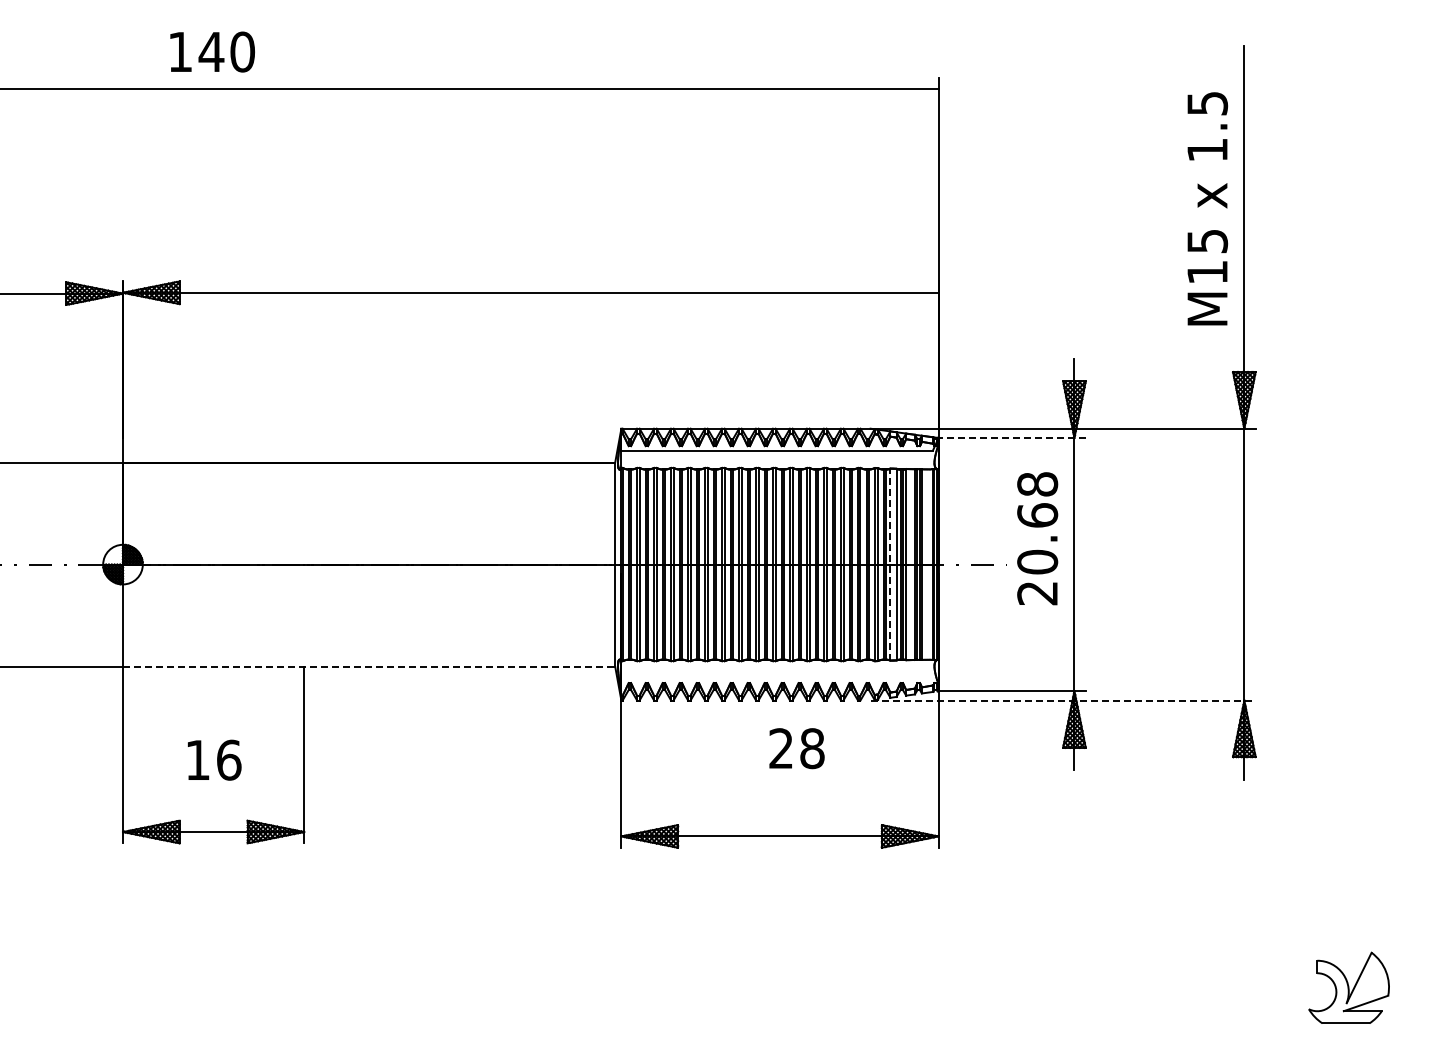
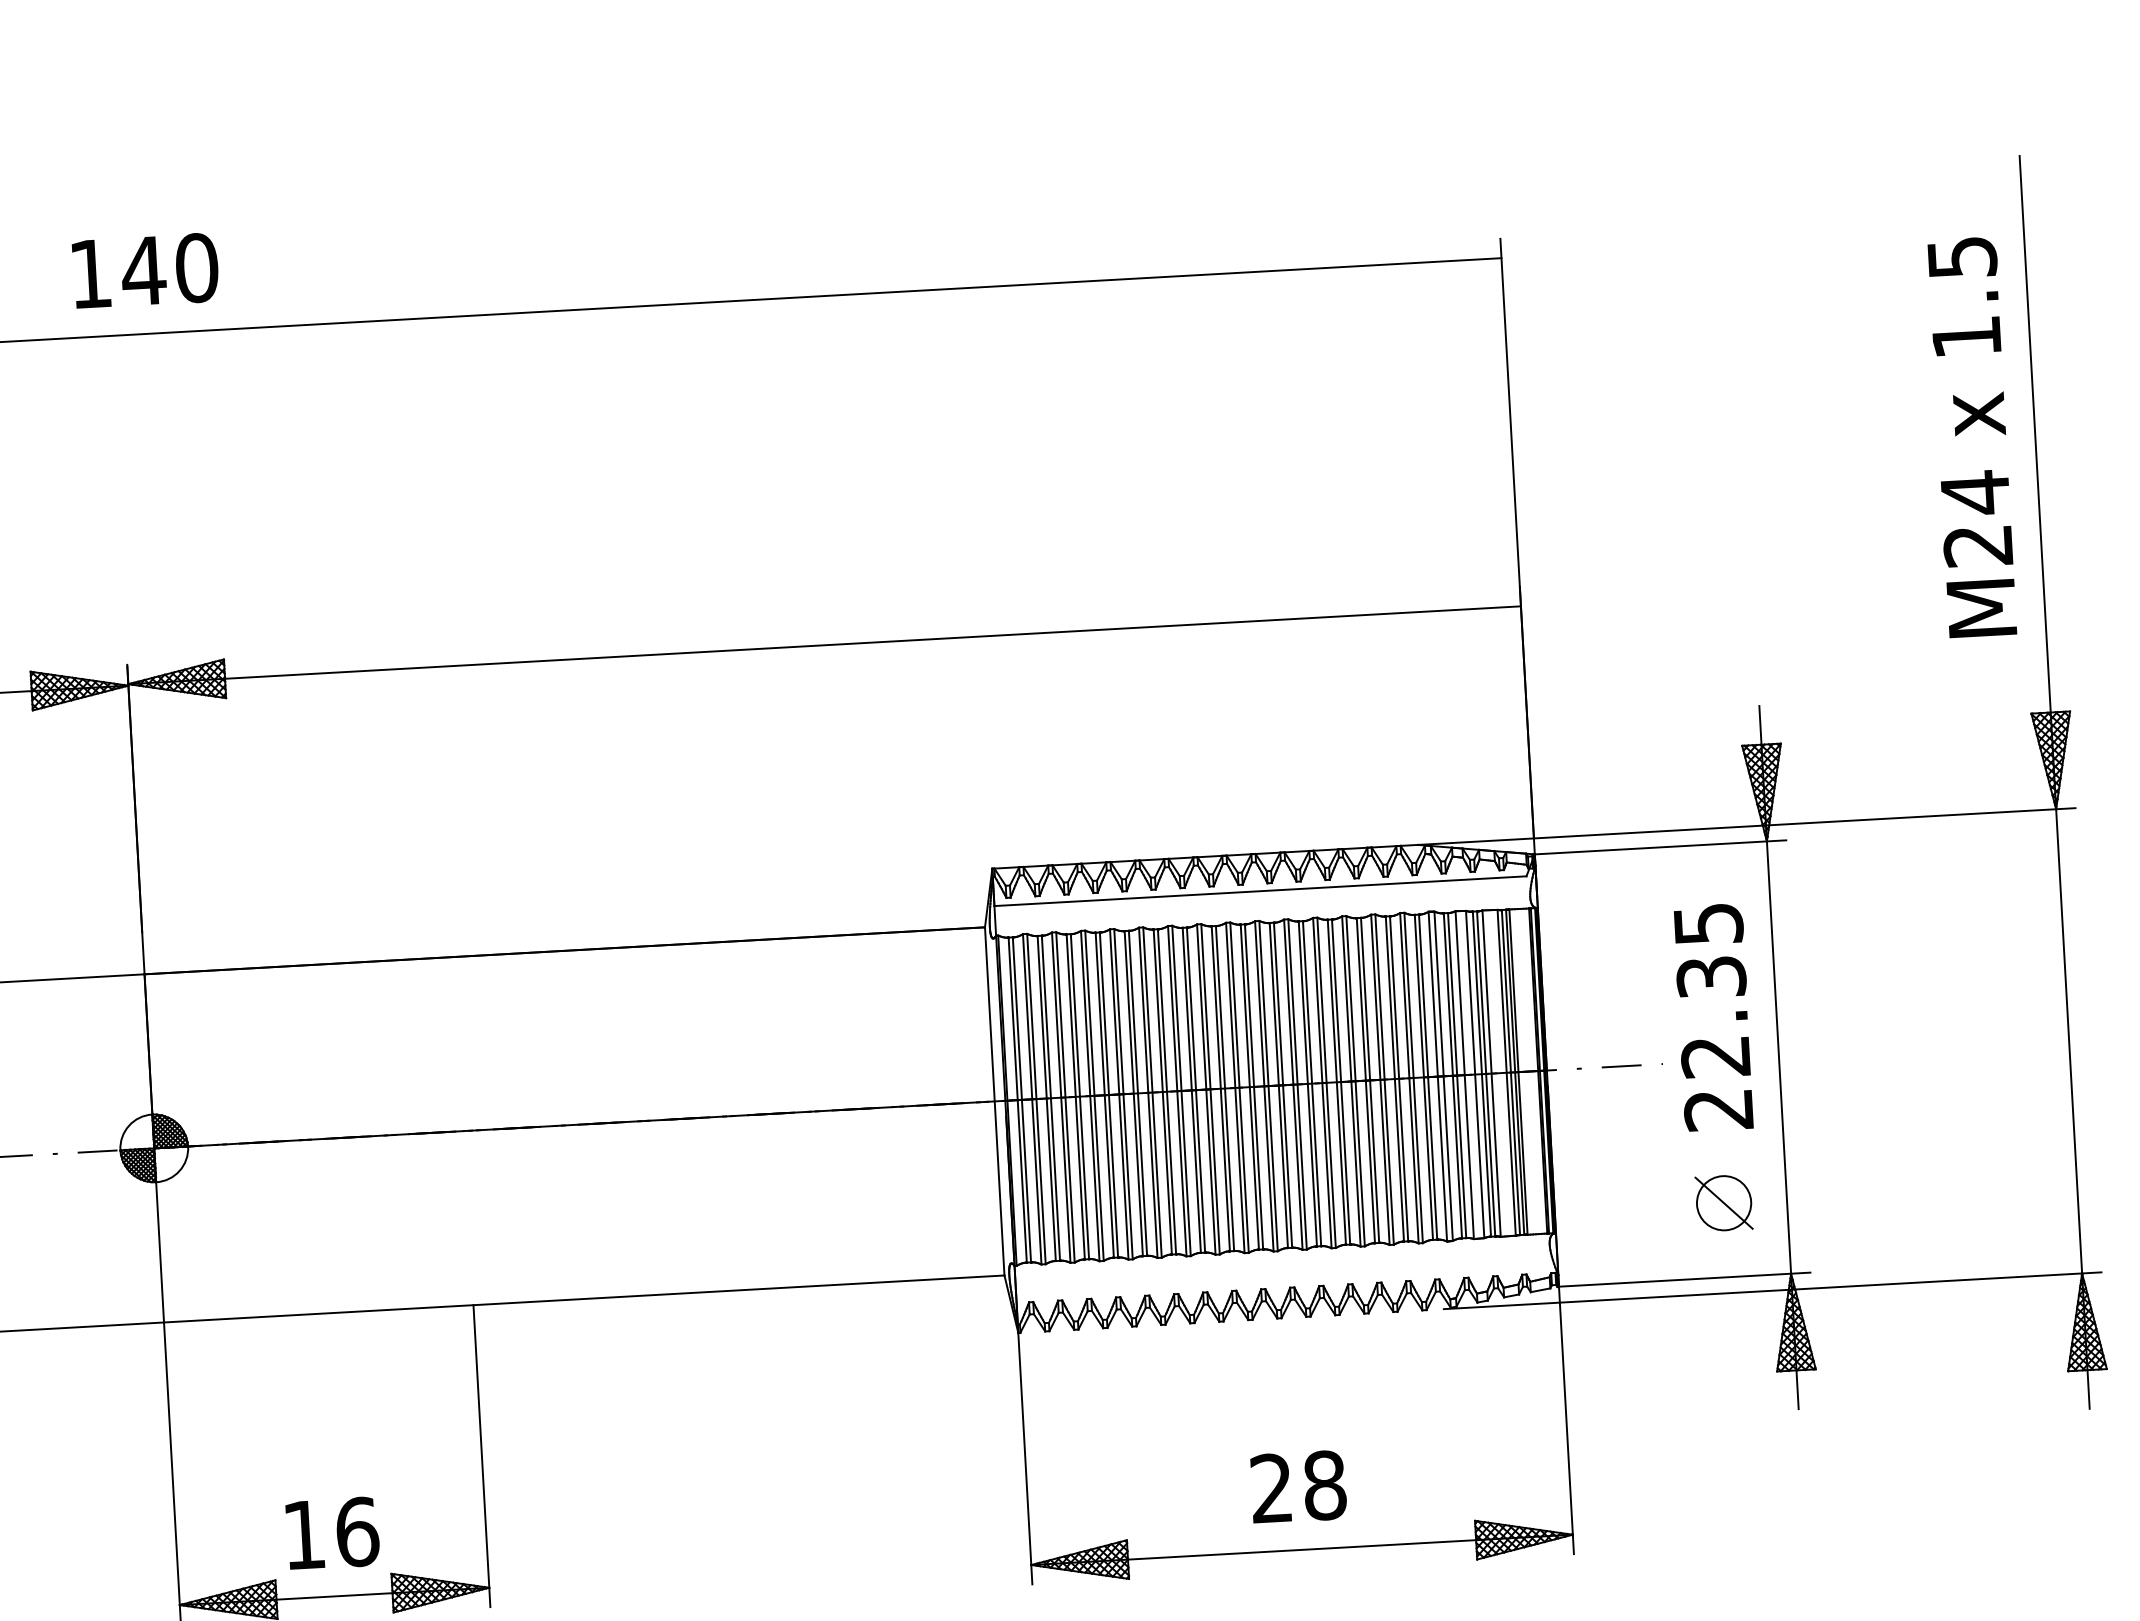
text: (212, 51) -> (145, 269), moved
text: (1207, 256) -> (1976, 518), M15 -> M24
line: (1012, 438) -> (1661, 848), dashed -> solid
text: (1037, 523) -> (1711, 990), 20.68 -> 22.35
line: (890, 564) -> (1464, 1074), dashed -> solid
part: (1037, 647) -> (1723, 1202), added
line: (369, 666) -> (584, 1298), dashed -> solid
line: (1063, 700) -> (1773, 1290), dashed -> solid
text: (796, 748) -> (1297, 1486), moved
text: (214, 759) -> (332, 1532), moved

